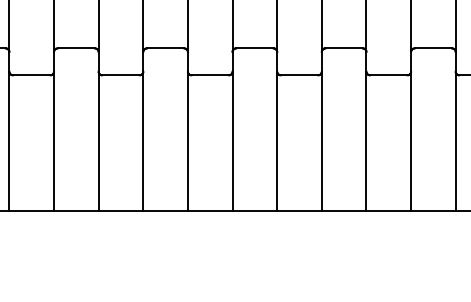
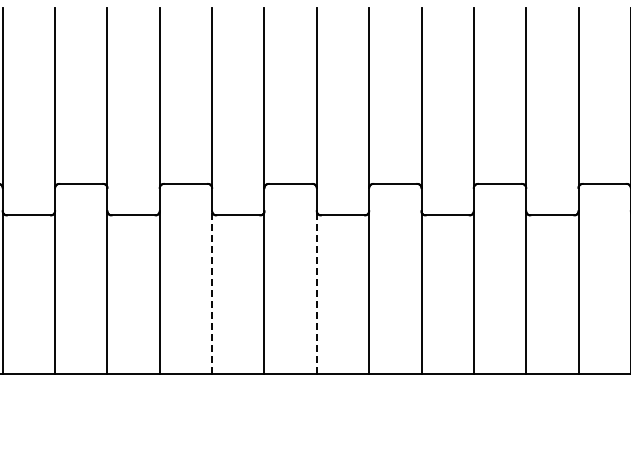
line: (98, 141) -> (212, 292), solid -> dashed
line: (187, 141) -> (316, 292), solid -> dashed

